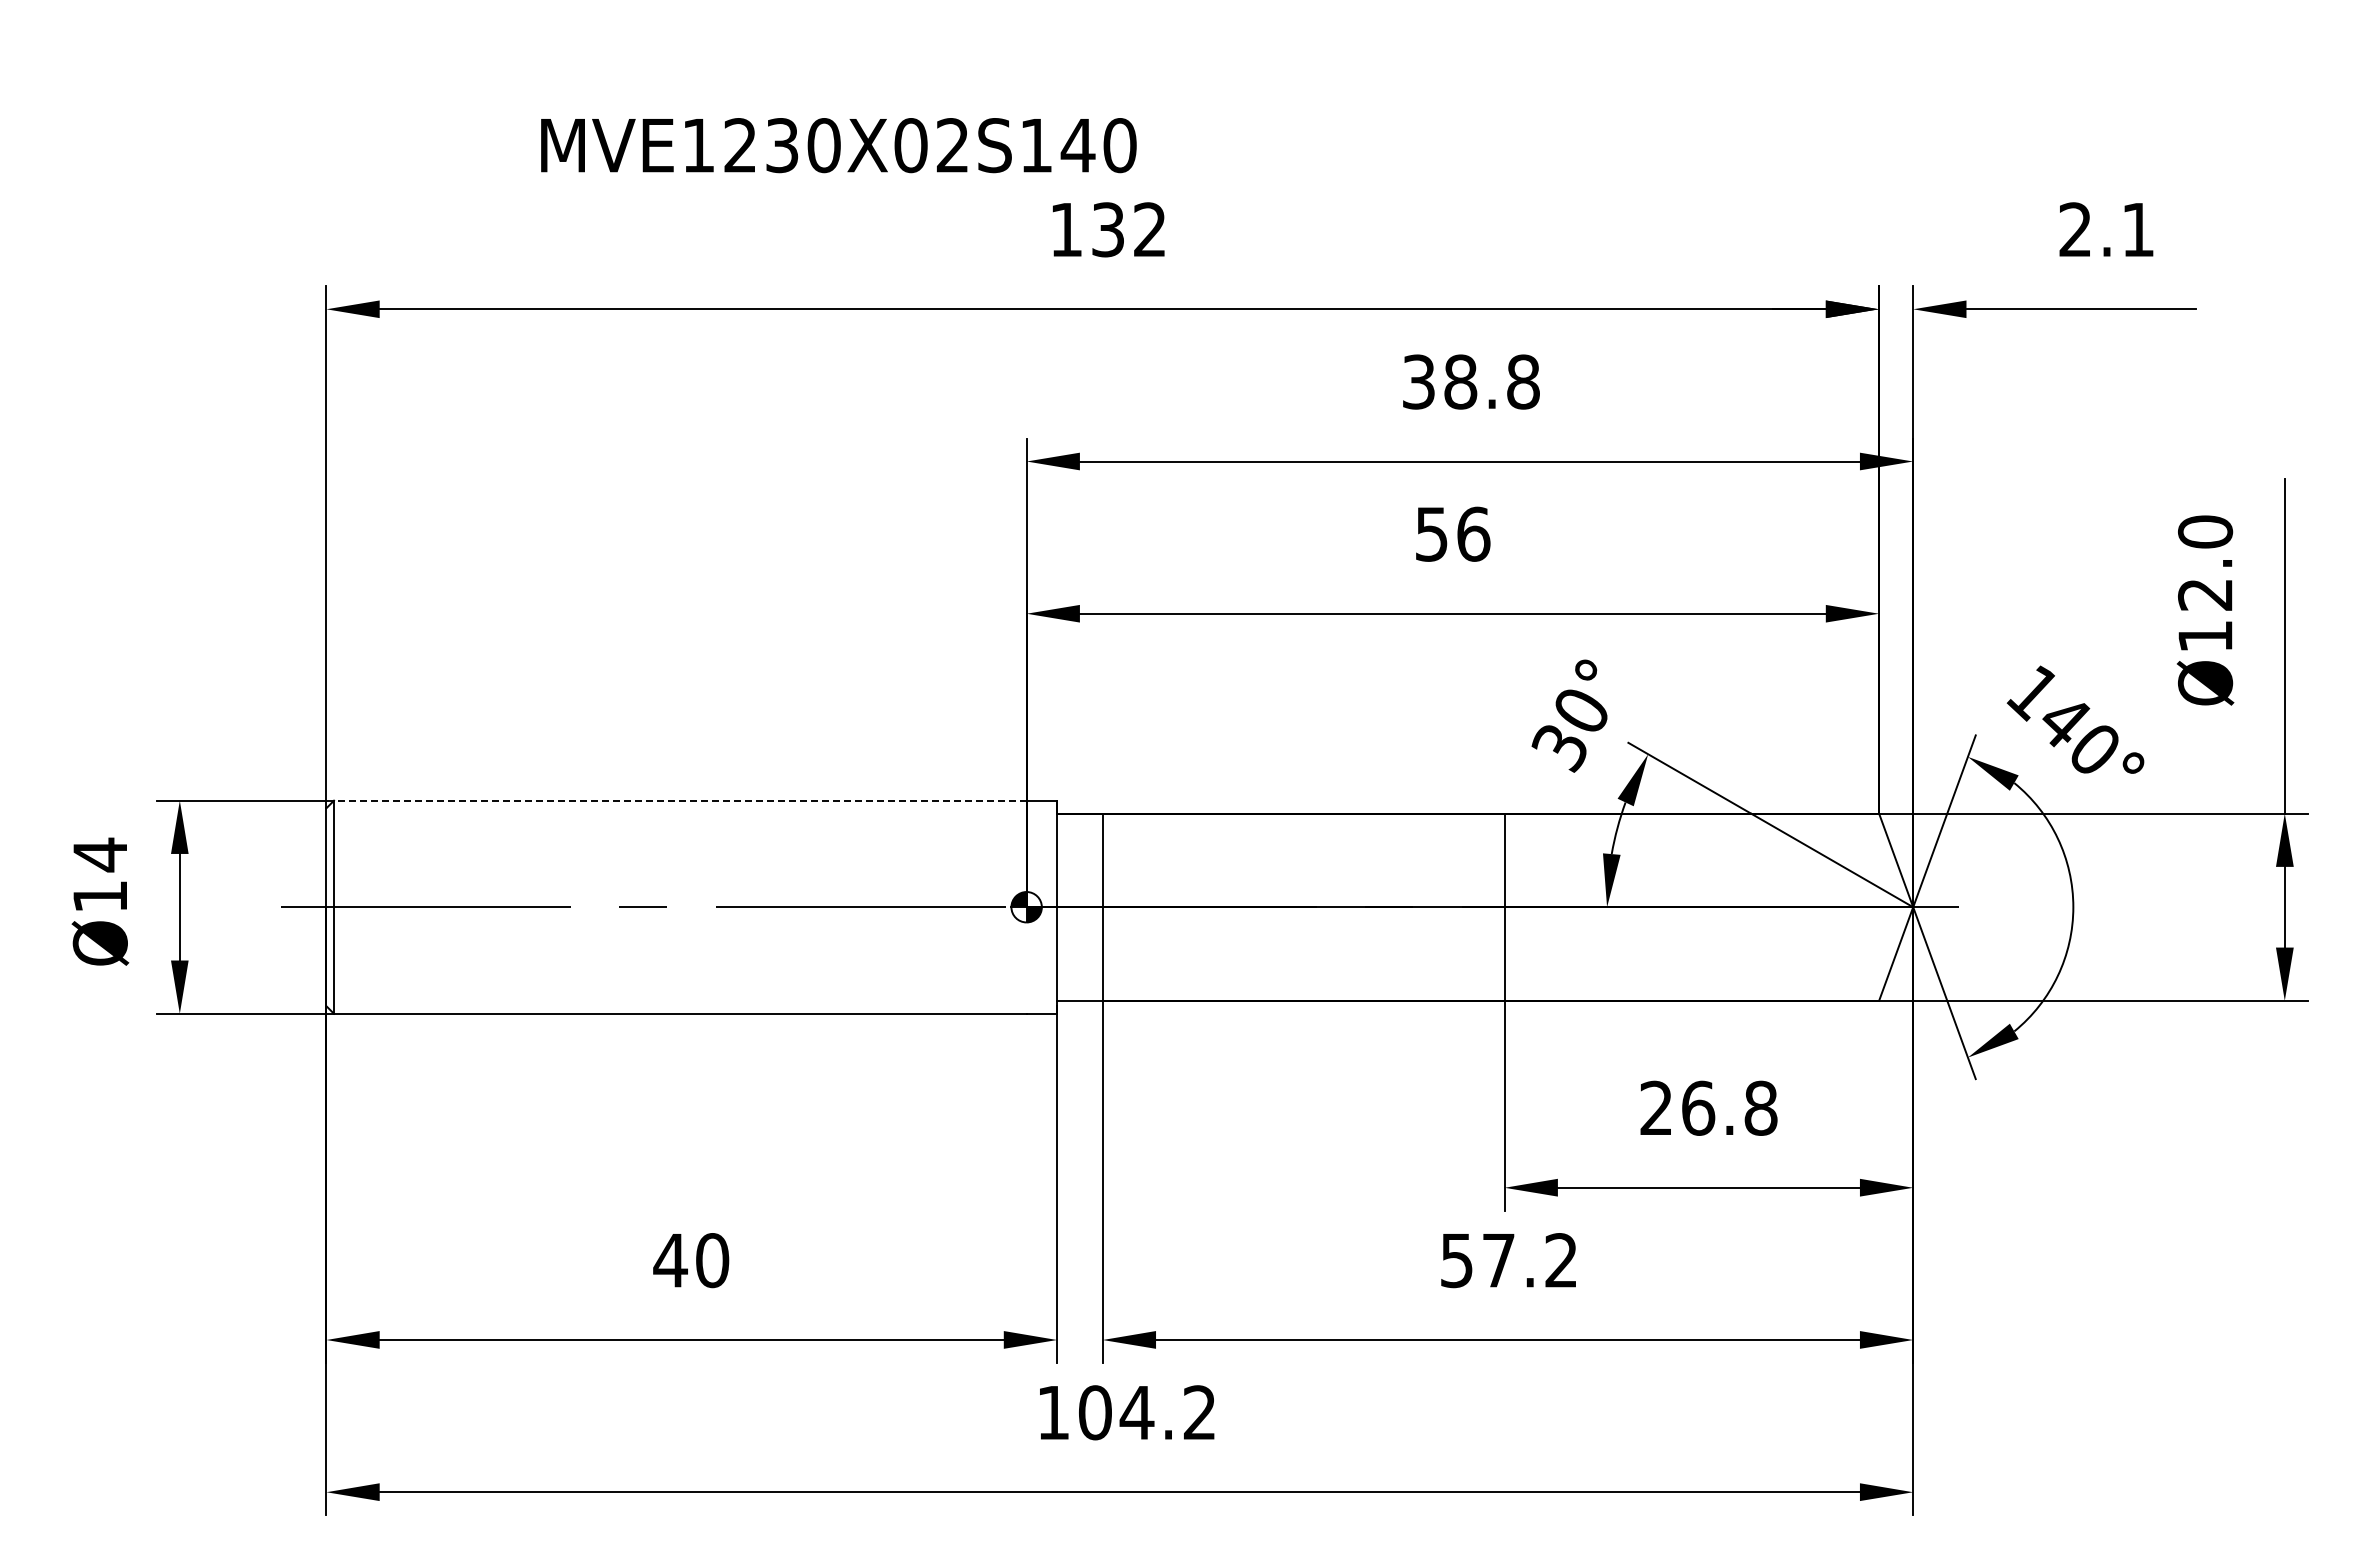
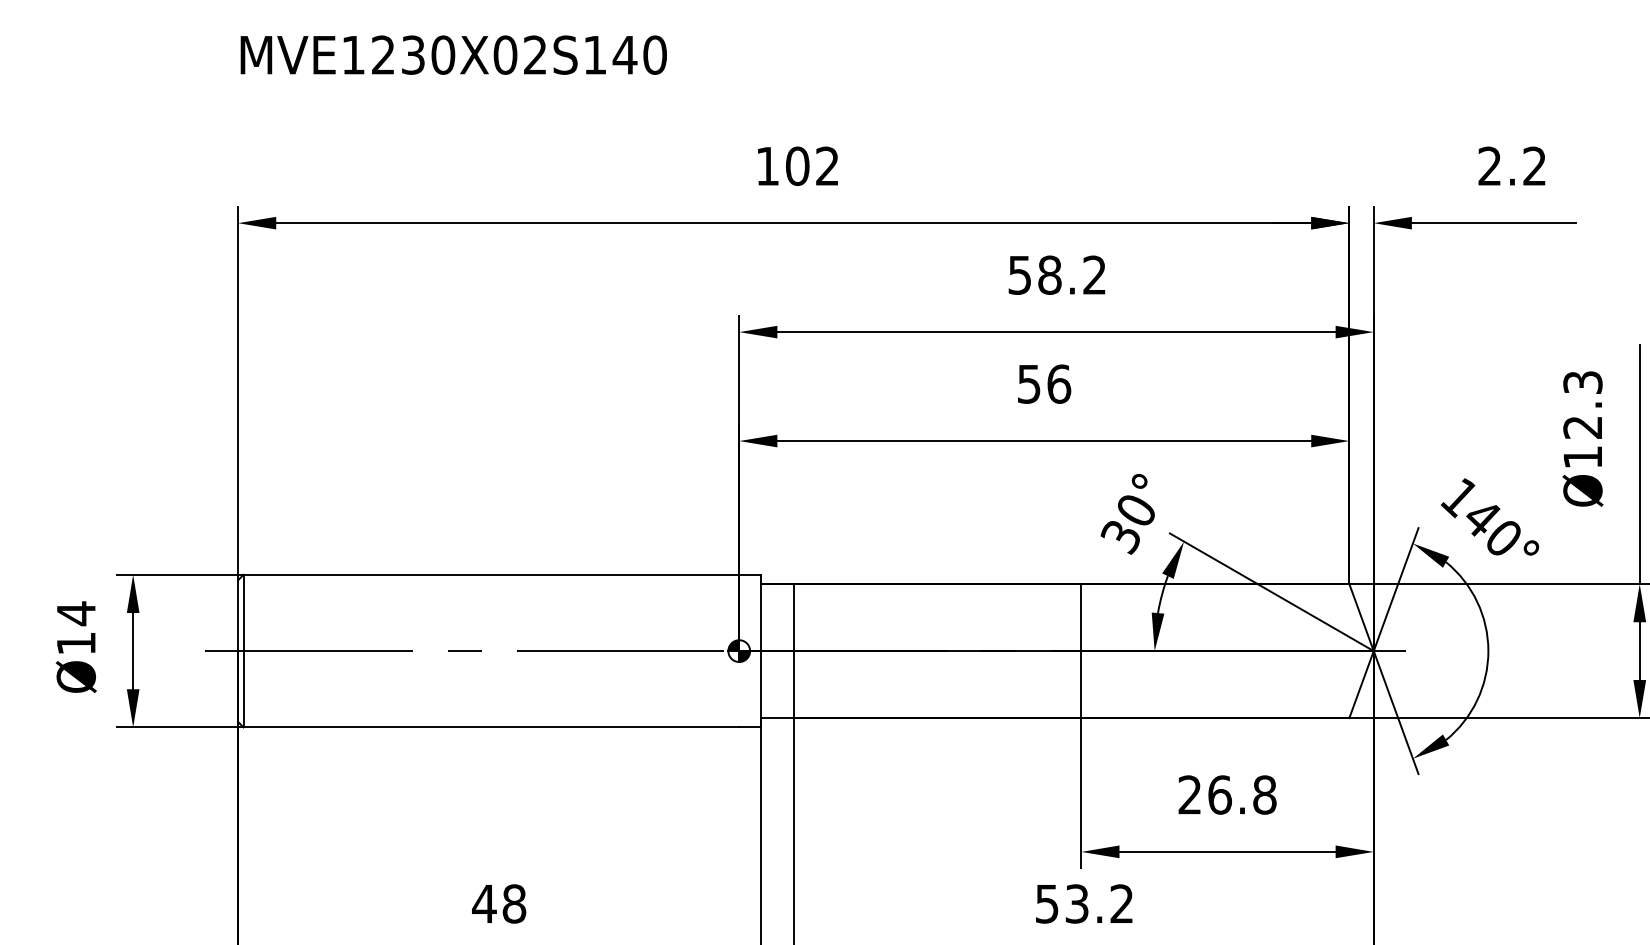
text: (838, 145) -> (453, 55), moved
text: (1107, 229) -> (797, 166), 132 -> 102
text: (2137, 229) -> (1534, 166), 2.1 -> 2.2
text: (1471, 381) -> (1057, 274), 38.8 -> 58.2
text: (2205, 531) -> (1582, 382), Ø12.0 -> Ø12.3
line: (679, 800) -> (490, 574), dashed -> solid
text: (712, 1260) -> (514, 903), 40 -> 48
text: (1498, 1260) -> (1076, 903), 57.2 -> 53.2

